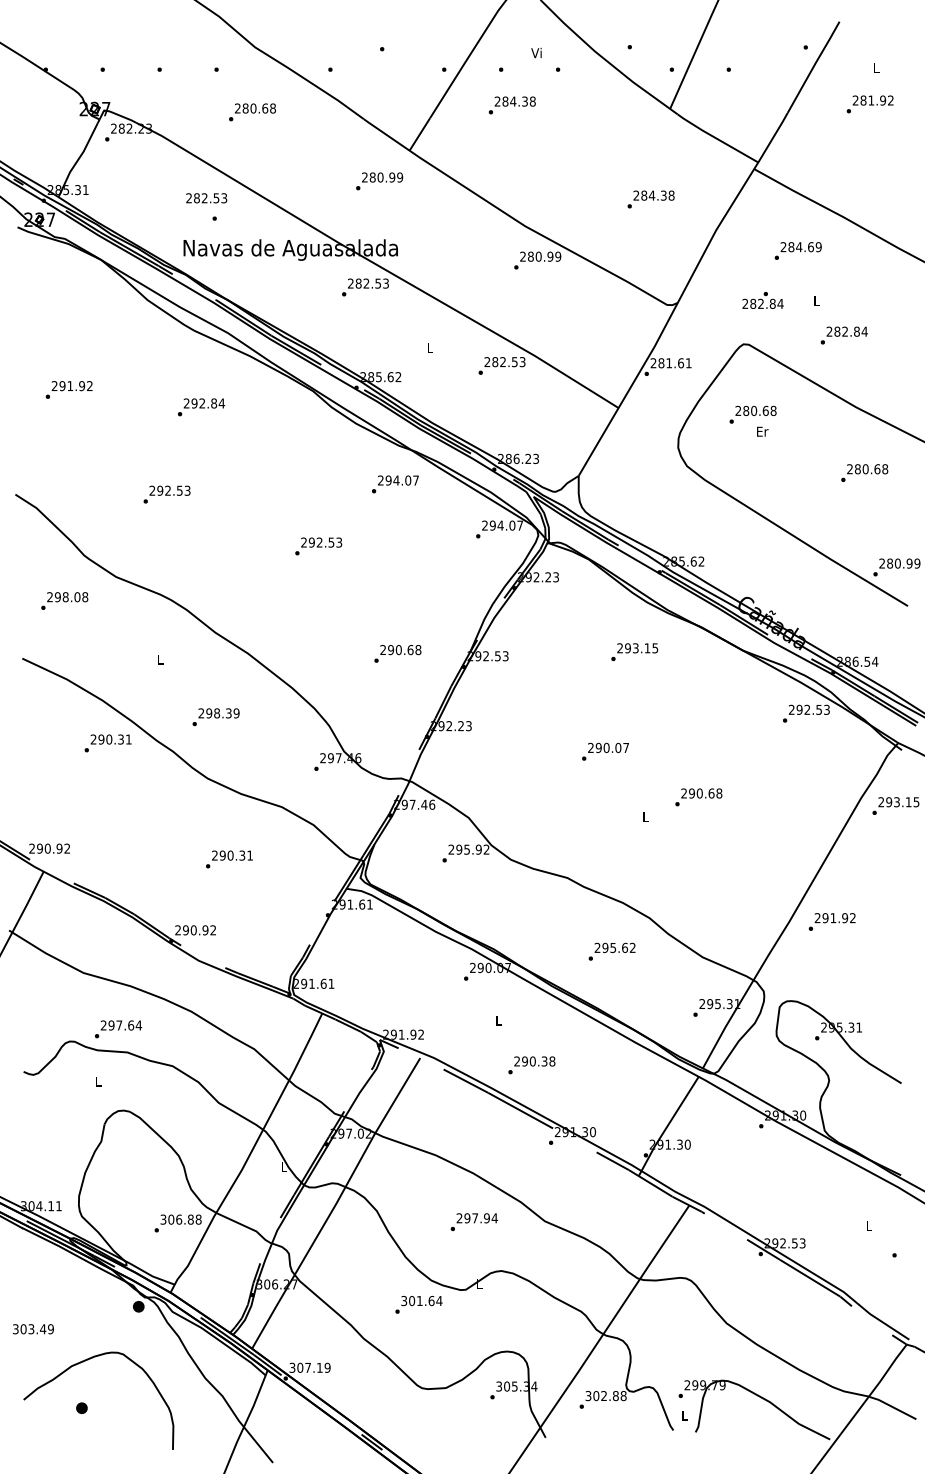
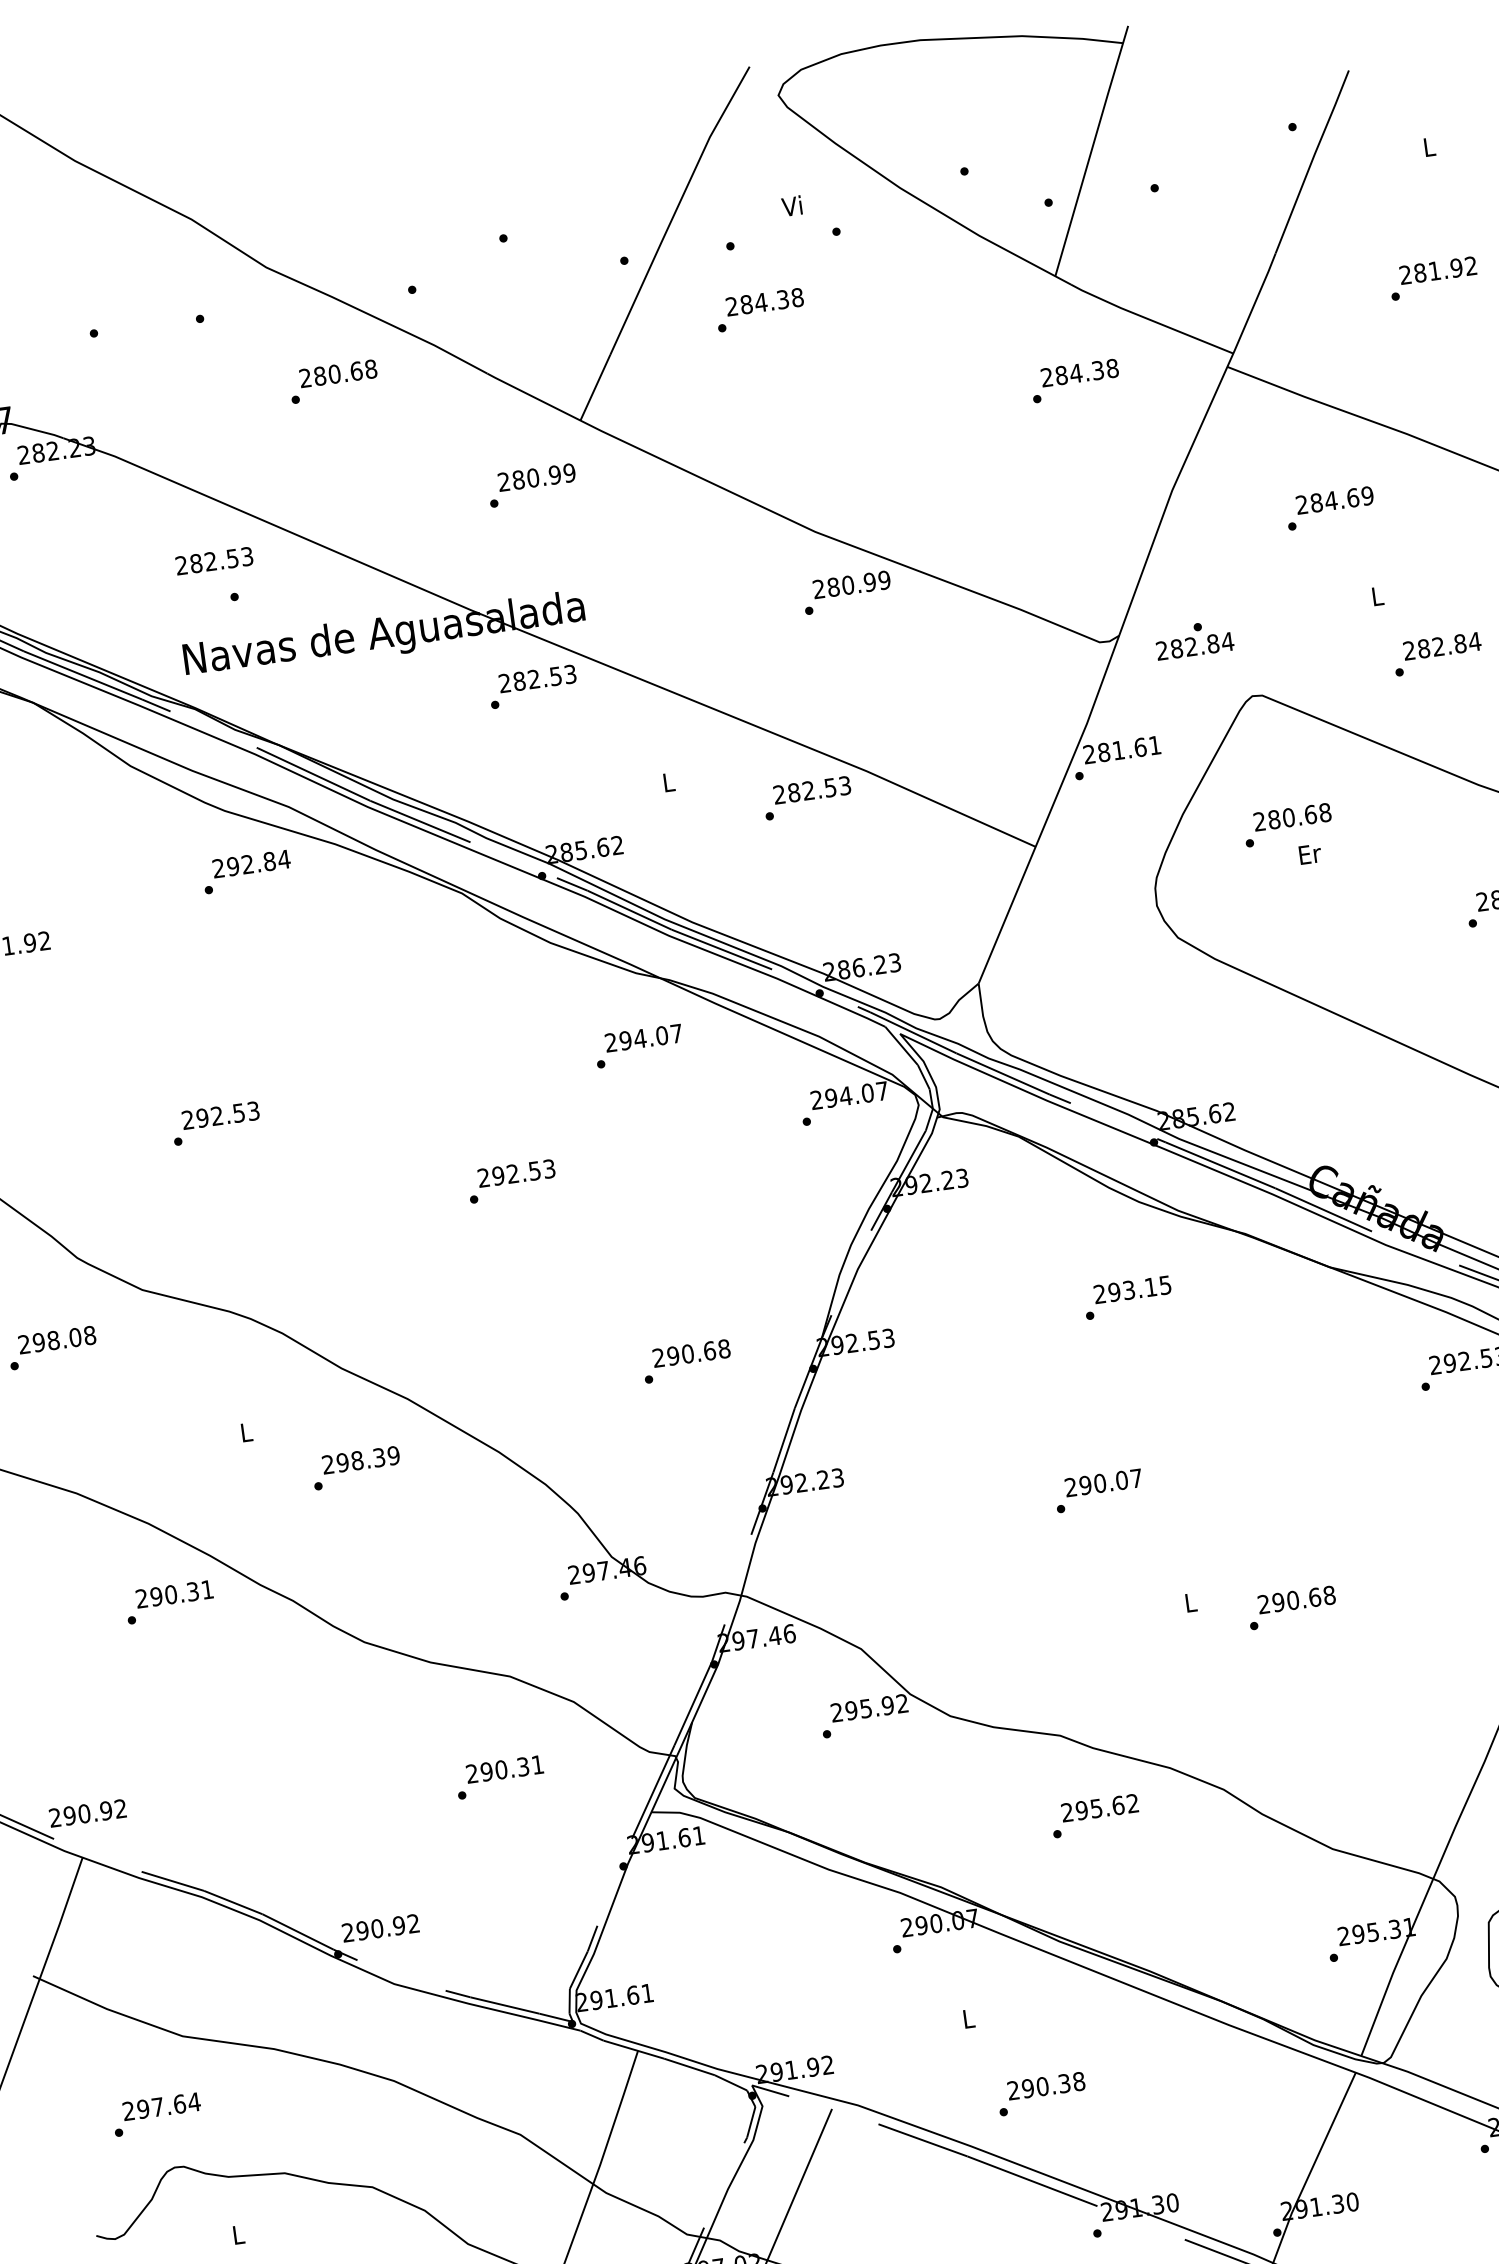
text: (869, 104) -> (1432, 278), moved
text: (252, 112) -> (333, 381), moved
text: (650, 199) -> (1074, 381), moved
text: (762, 300) -> (1193, 640), moved
text: (201, 407) -> (247, 872), moved
text: (215, 717) -> (355, 1468), moved
text: (698, 797) -> (1291, 1608), moved
text: (229, 859) -> (500, 1777), moved
text: (611, 951) -> (1094, 1815), moved
text: (118, 1029) -> (157, 2114), moved

